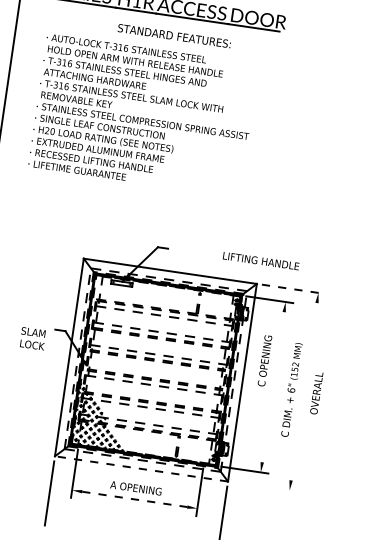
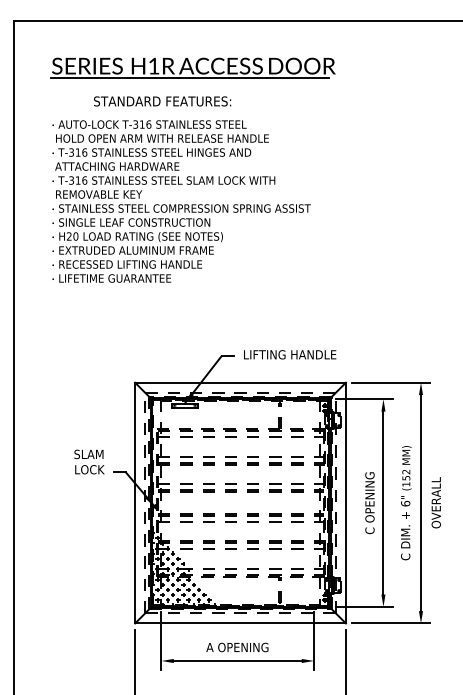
text: (174, 36) -> (162, 101), moved
text: (261, 260) -> (290, 354), moved
line: (294, 289) -> (391, 382), dashed -> solid
text: (33, 338) -> (89, 461), moved
text: (264, 361) -> (369, 503), moved
line: (273, 386) -> (383, 502), added
line: (303, 392) -> (420, 503), added
line: (141, 468) -> (240, 623), dashed -> solid
line: (265, 487) -> (391, 623), added
line: (134, 498) -> (237, 660), dashed -> solid

